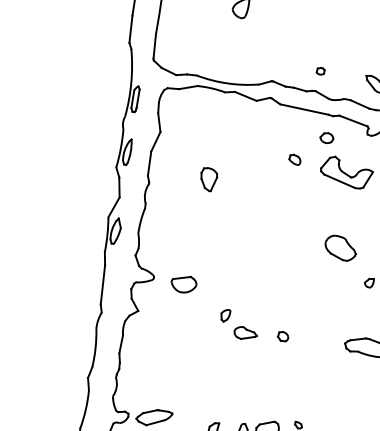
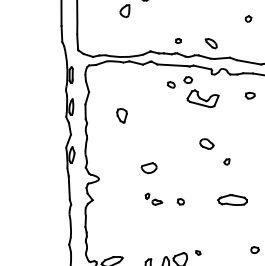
part: (295, 159) -> (171, 84), moved
part: (340, 247) -> (206, 143), size x0.7
part: (182, 283) -> (148, 167), moved
part: (238, 325) -> (153, 199), size x0.7

